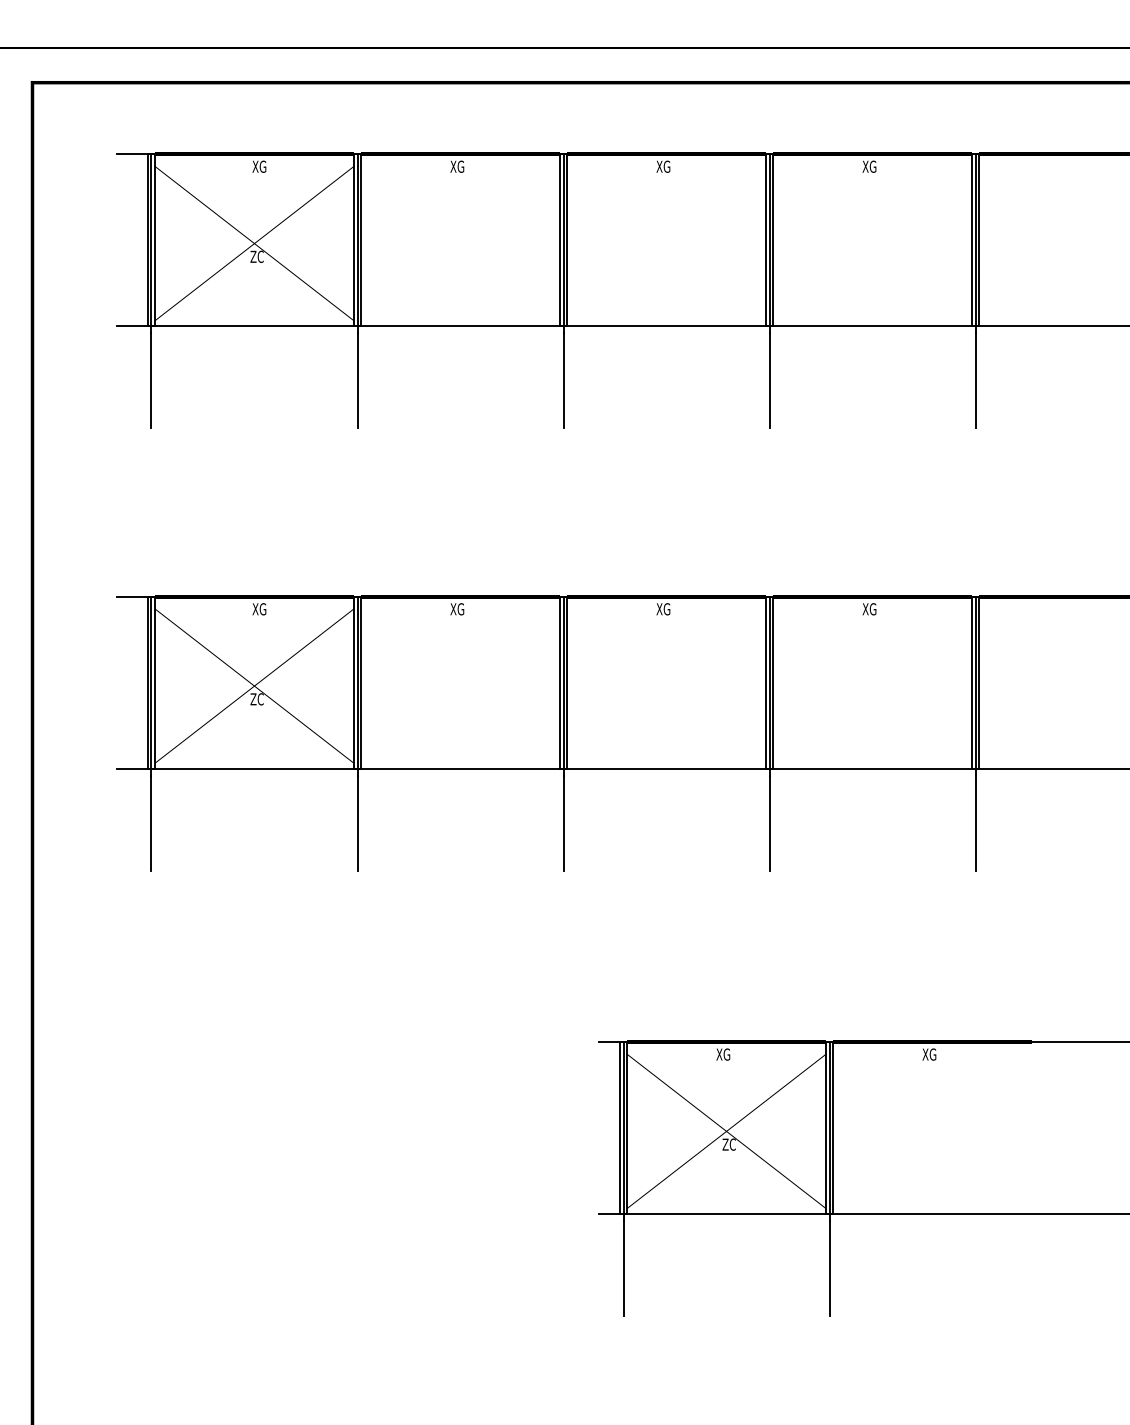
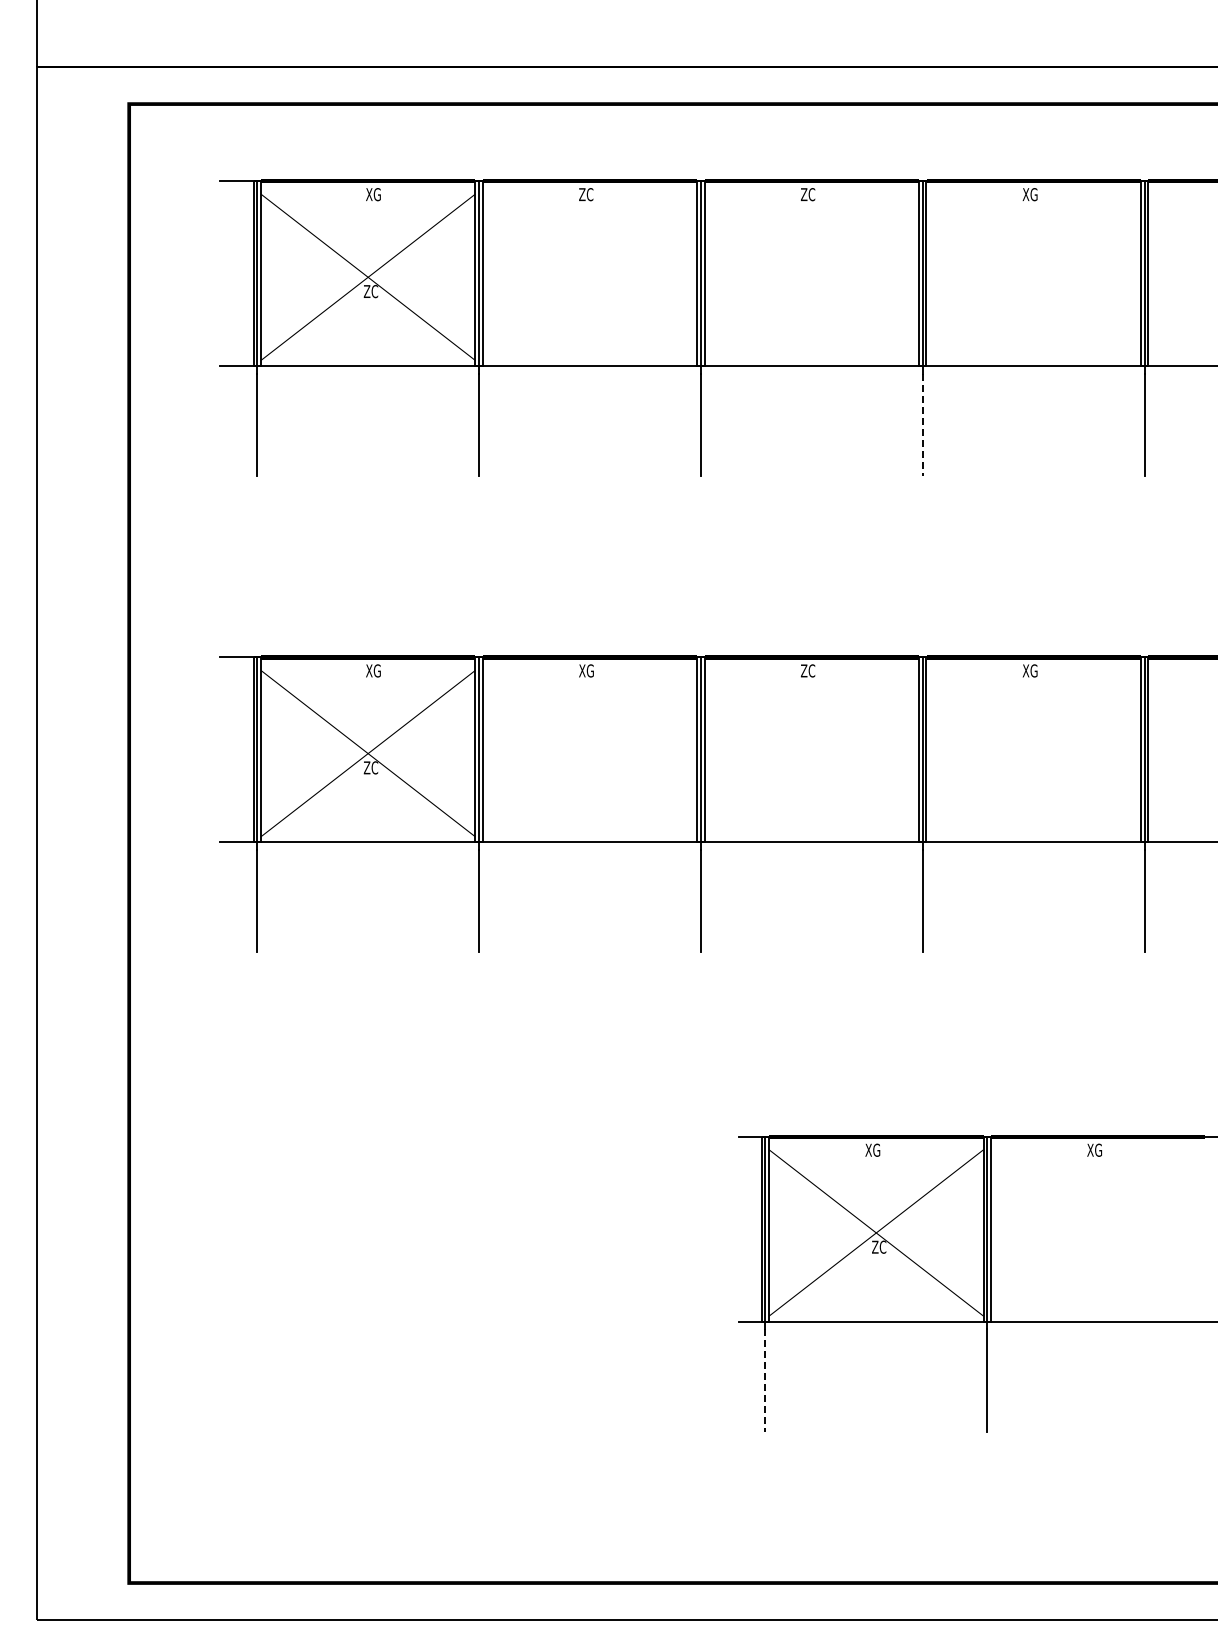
text: (457, 166) -> (586, 194), XG -> ZC
text: (663, 166) -> (808, 194), XG -> ZC
line: (769, 381) -> (922, 425), solid -> dashed
text: (662, 608) -> (807, 670), XG -> ZC
line: (623, 1268) -> (765, 1380), solid -> dashed

